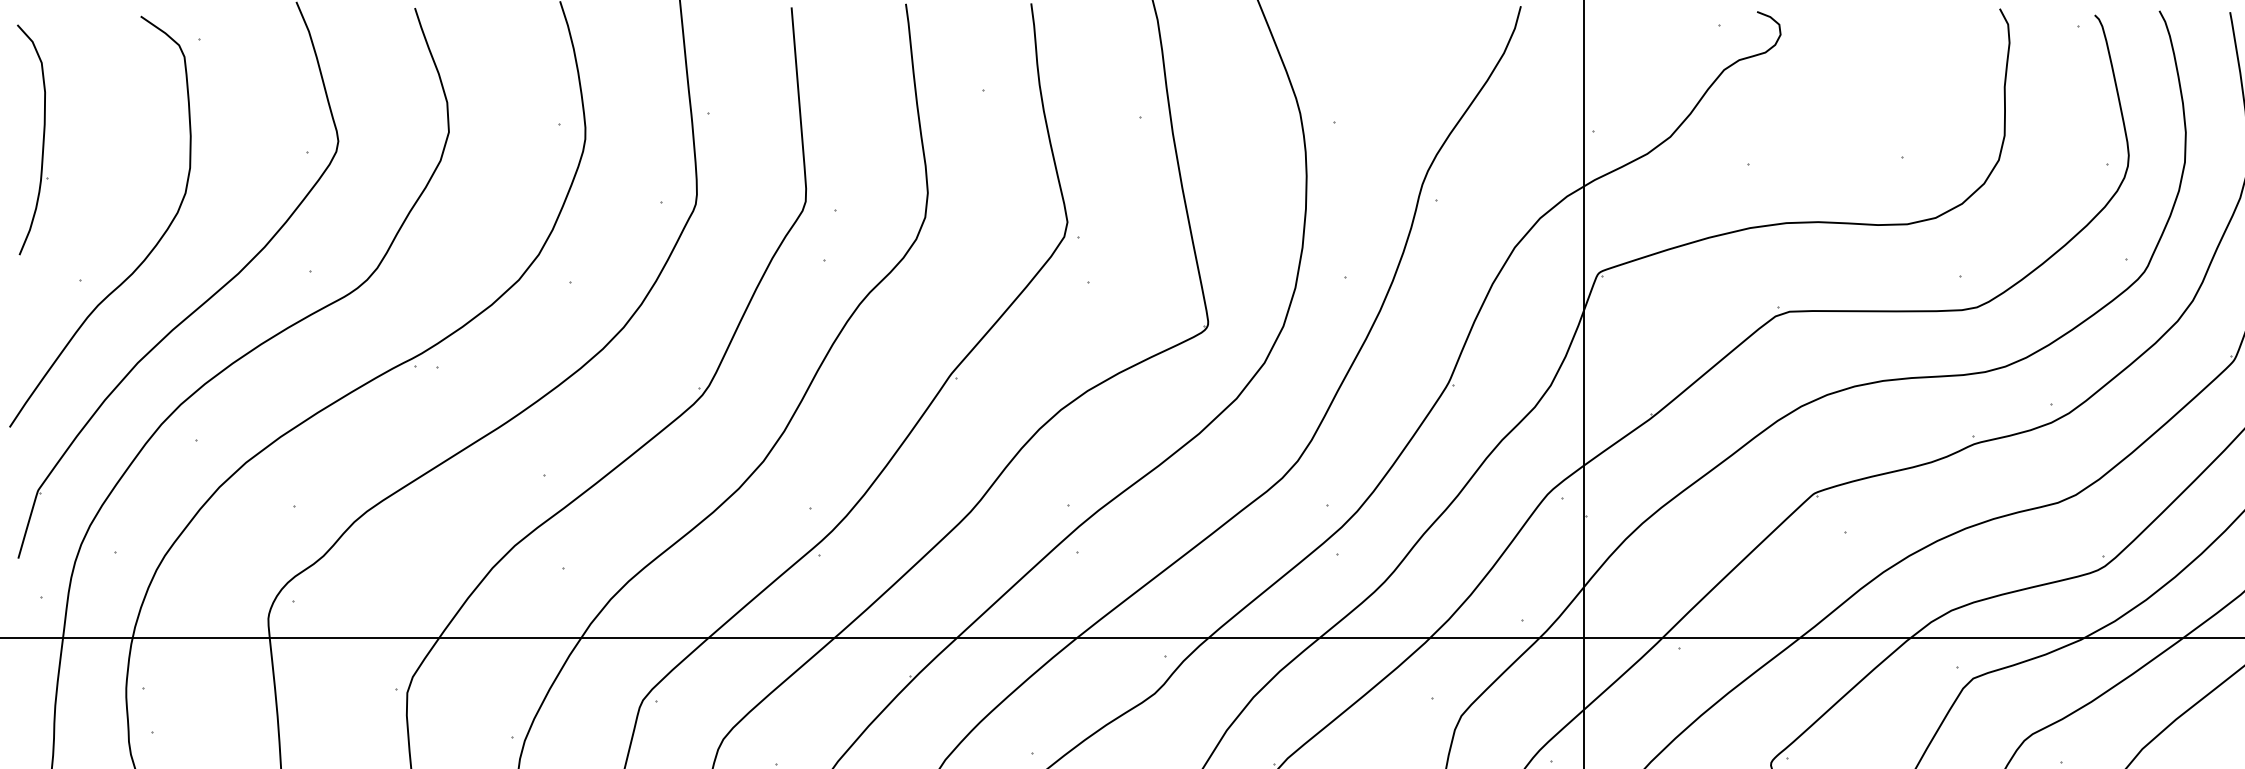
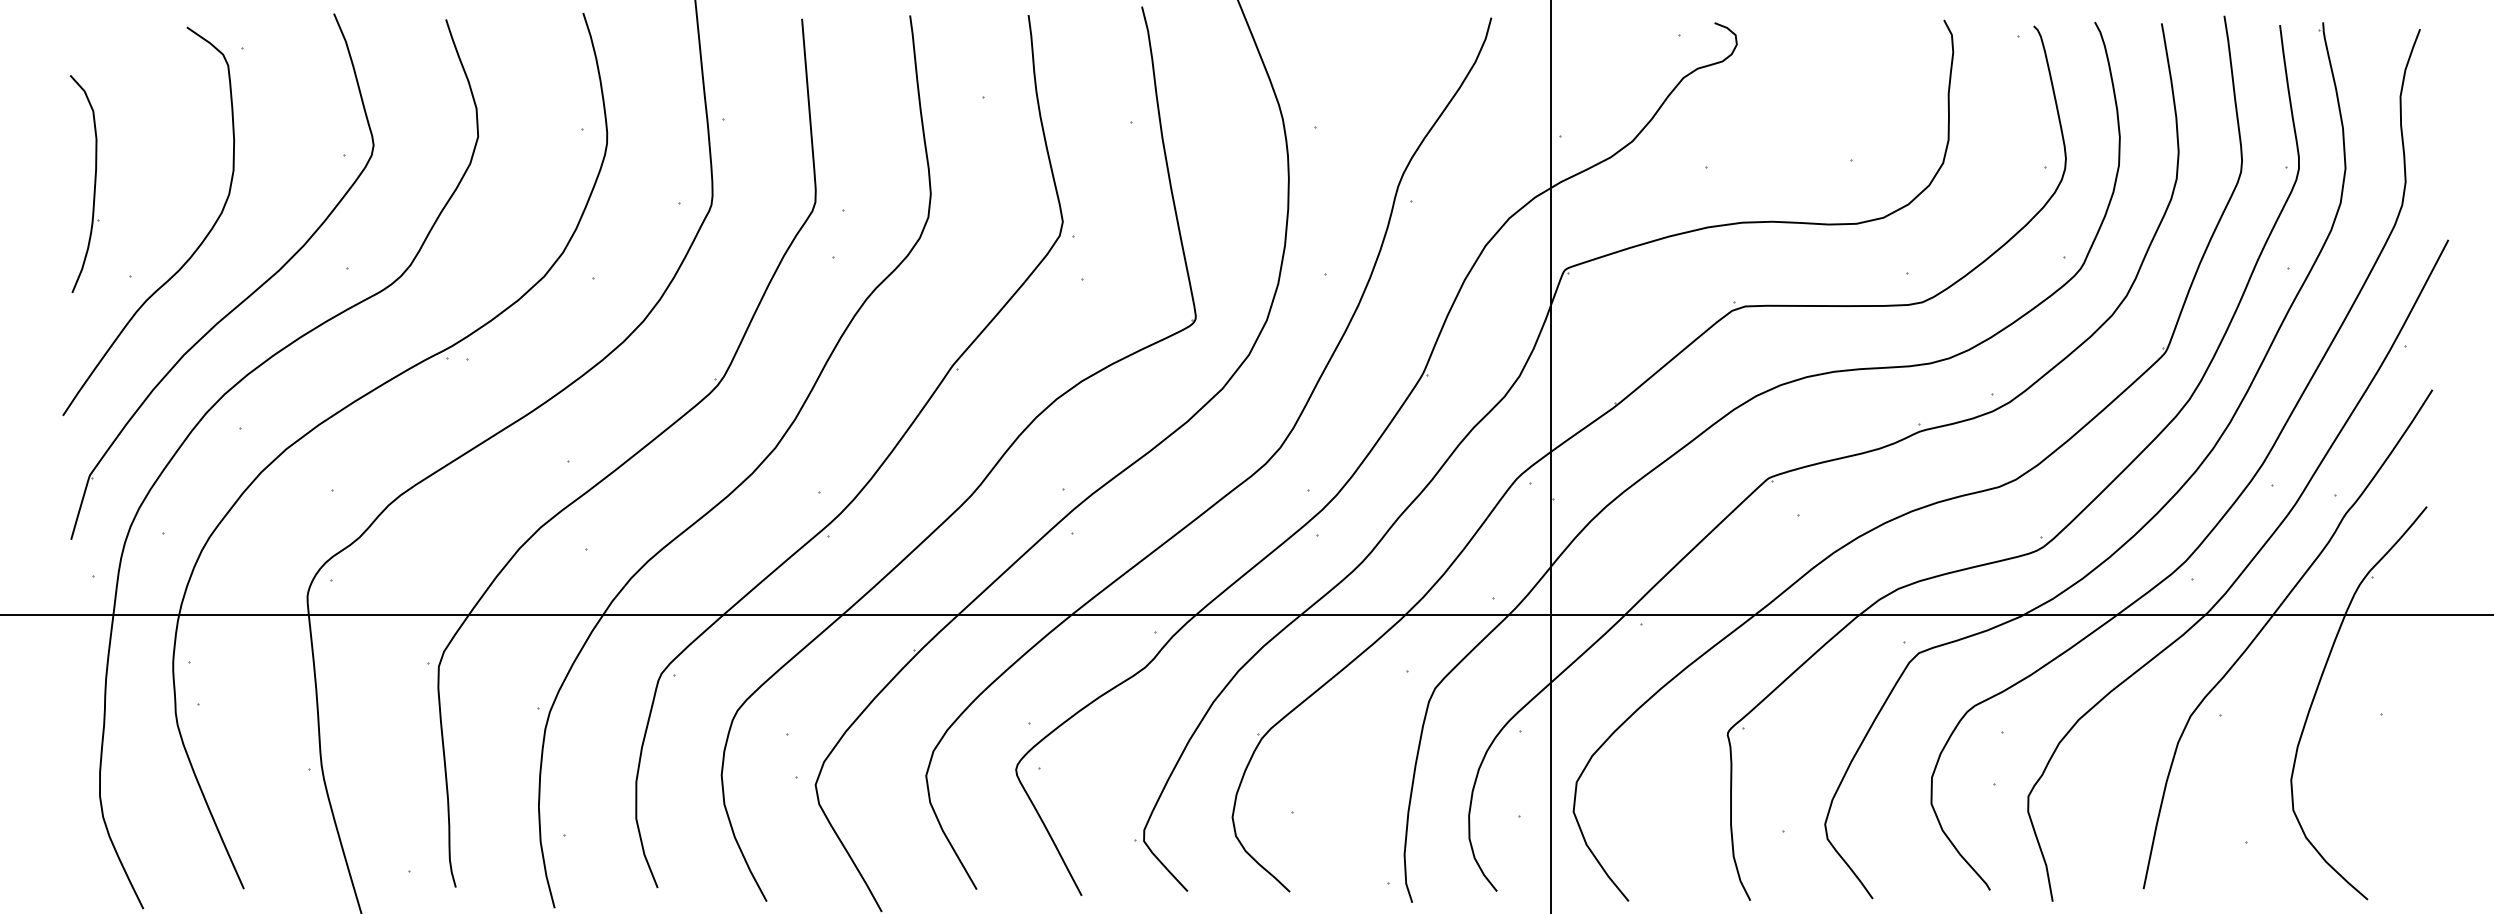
part: (43, 139) -> (94, 183), moved

